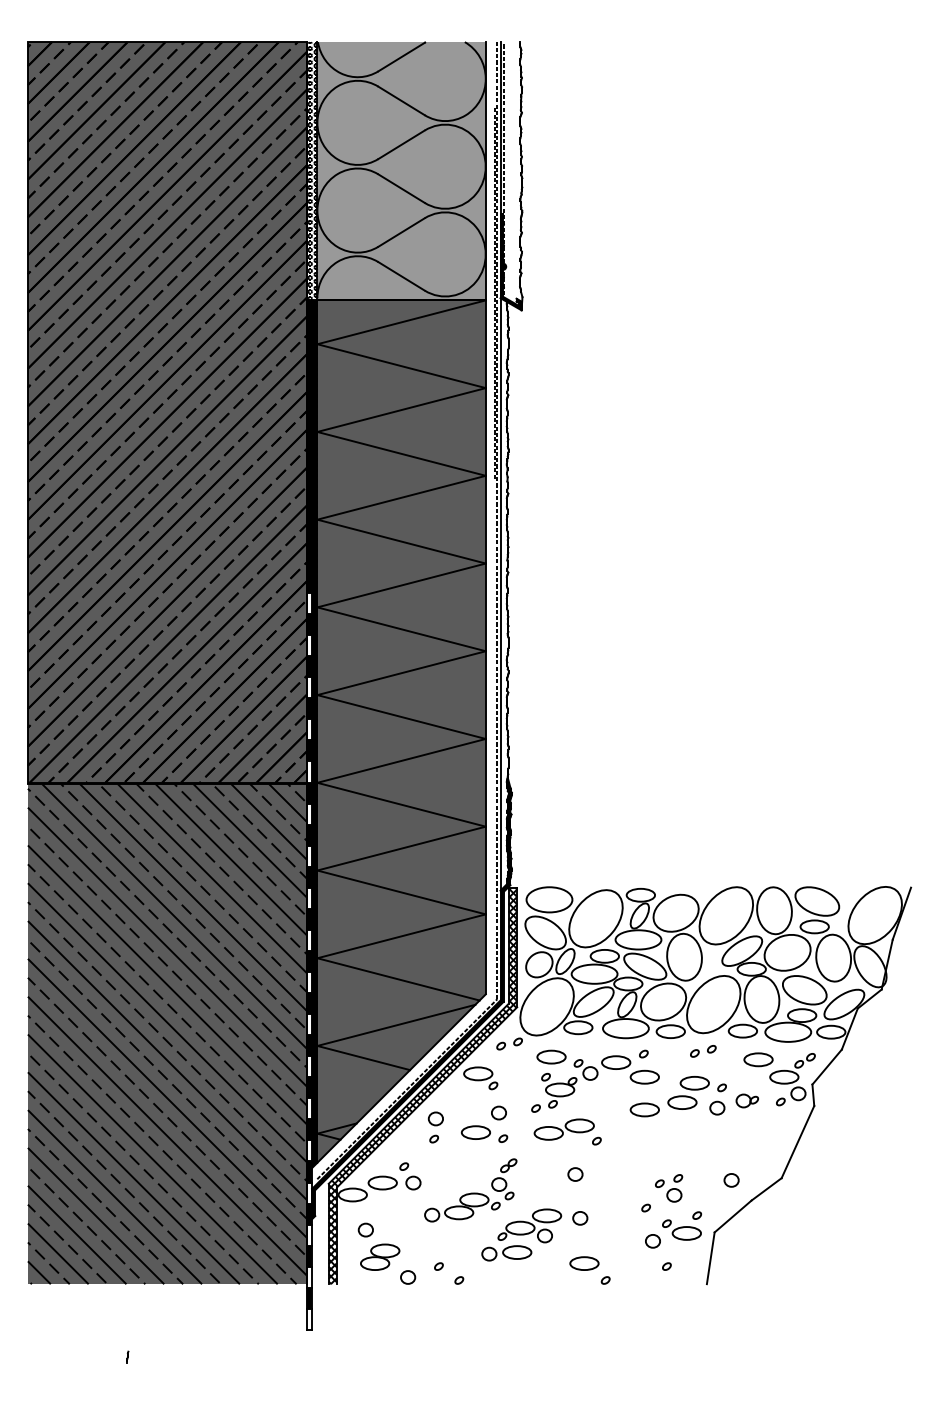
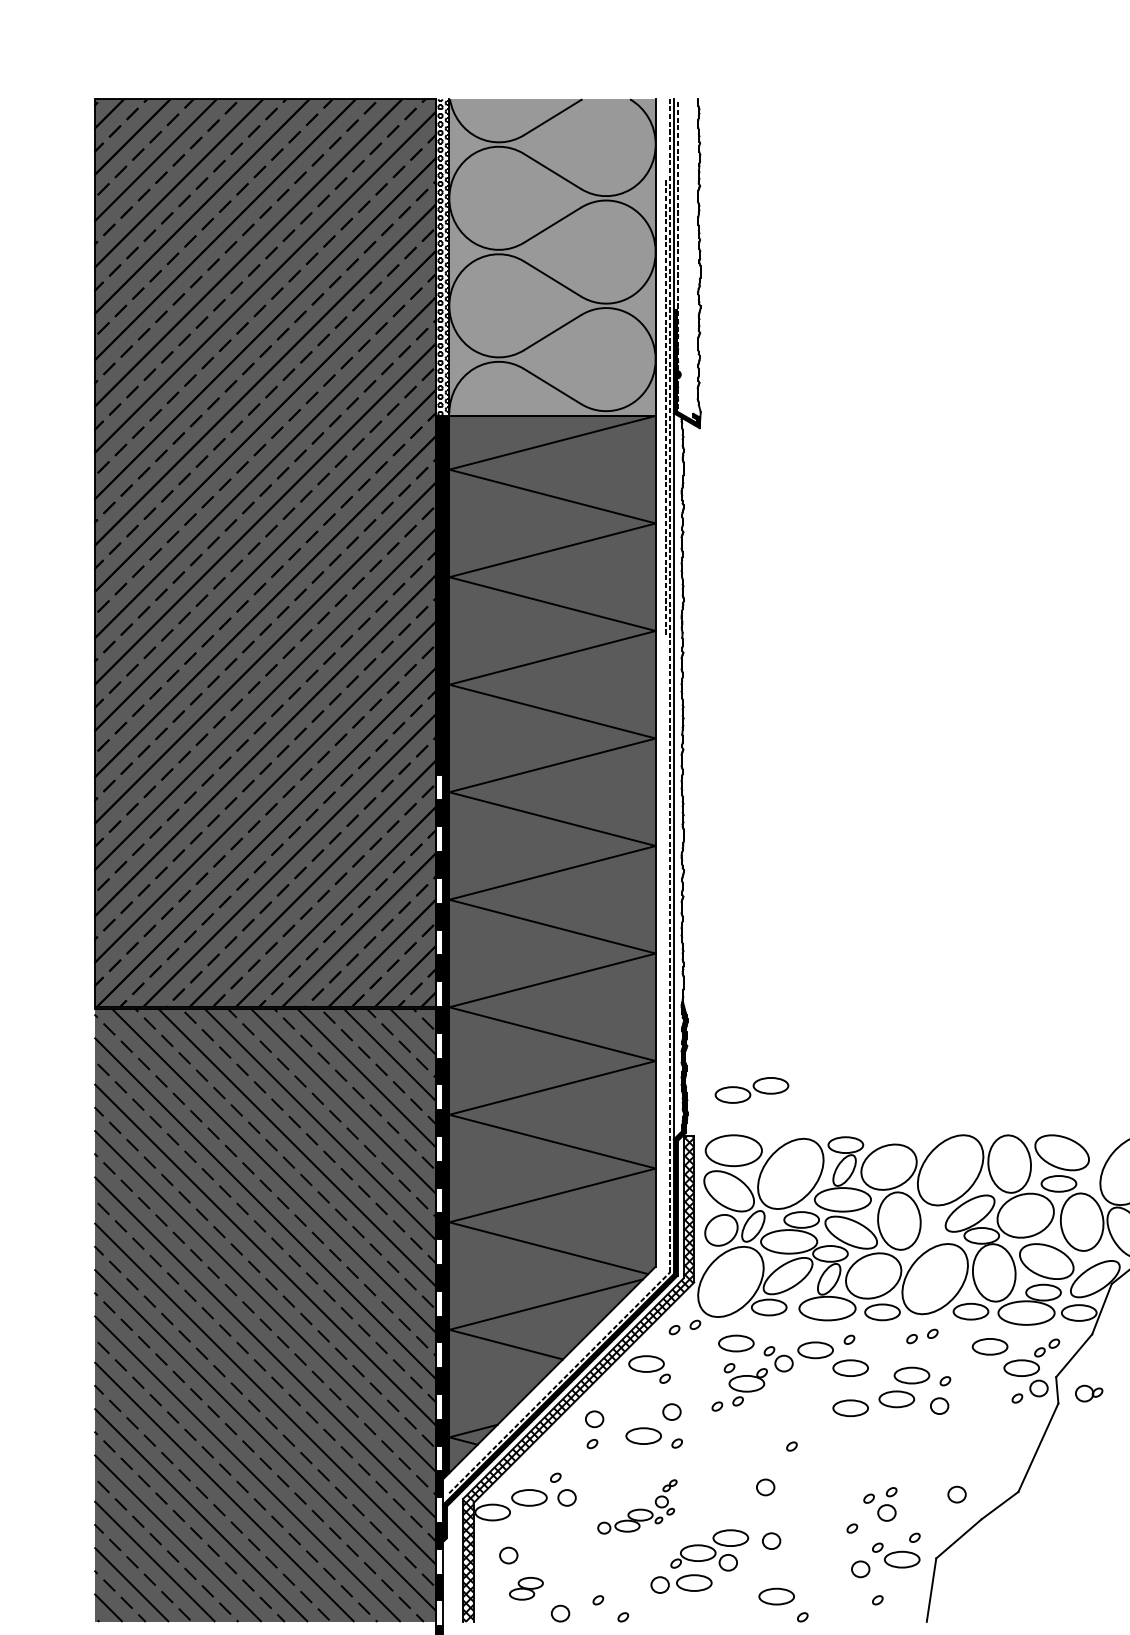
part: (746, 1100) -> (1088, 1393), moved
part: (563, 1129) -> (751, 1090), moved
part: (470, 1190) -> (637, 1507), size x0.7
part: (380, 1256) -> (526, 1587), size x0.7

